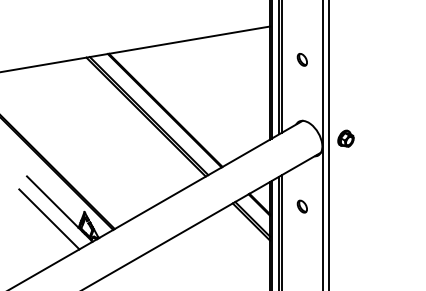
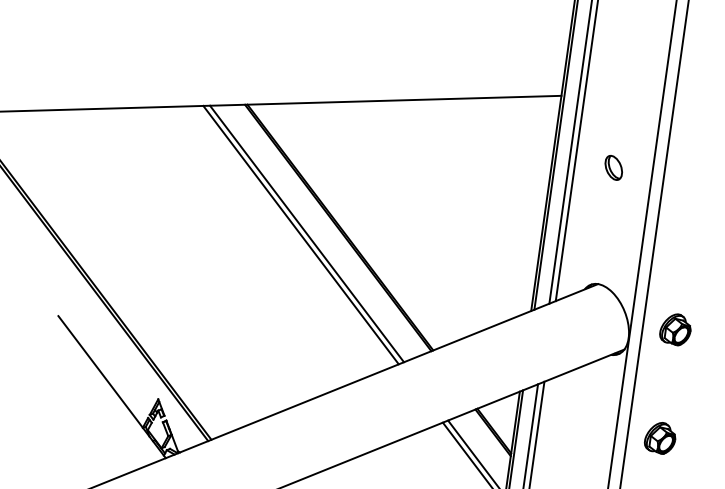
part: (345, 195) -> (659, 437), added
part: (301, 206) -> (572, 446), removed
line: (49, 219) -> (89, 404), removed

